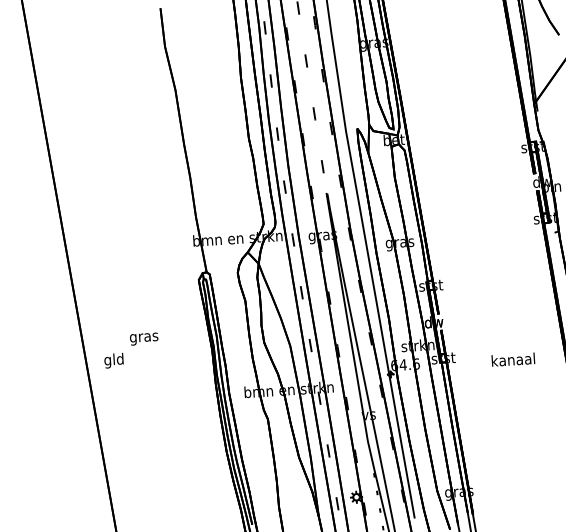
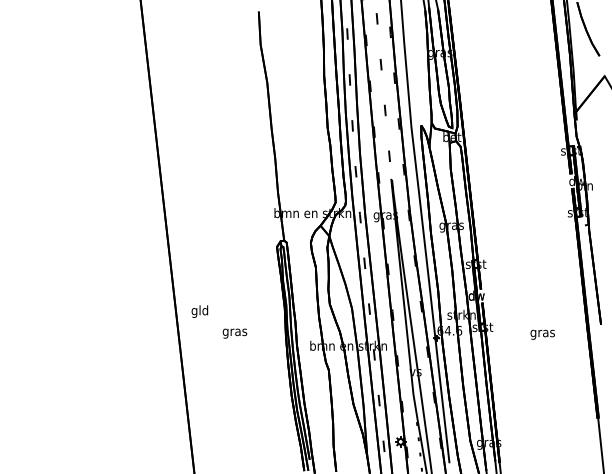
text: (143, 339) -> (234, 333), moved
text: (513, 361) -> (542, 333), kanaal -> gras

